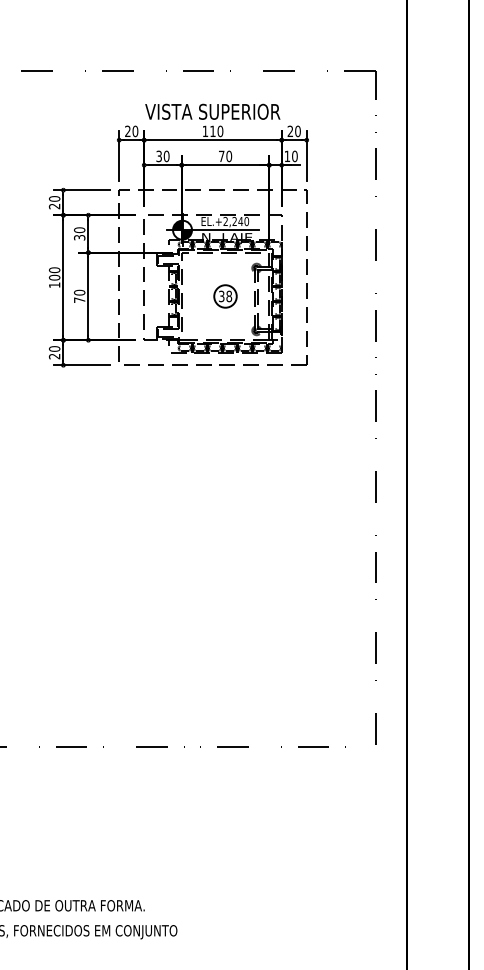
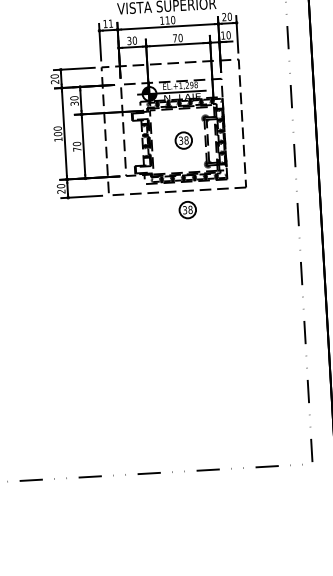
text: (131, 131) -> (108, 23), 20 -> 11
text: (236, 221) -> (188, 85), EL.+2,240 -> EL.+1,298
part: (225, 391) -> (187, 210), added

